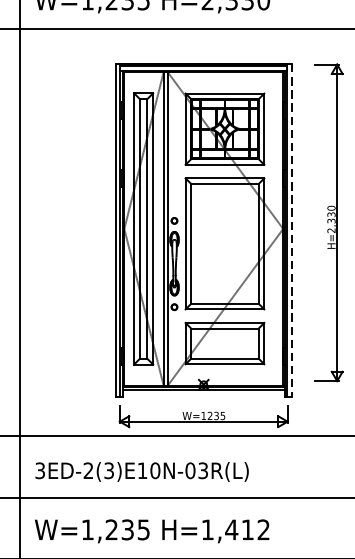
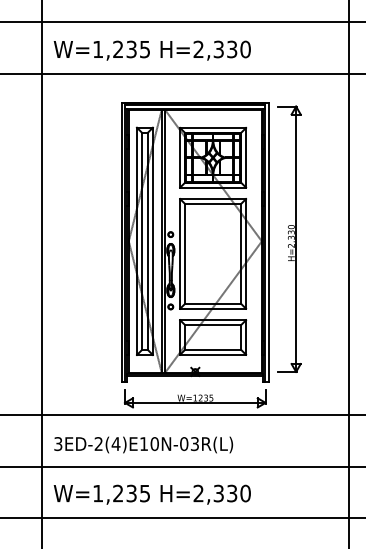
part: (329, 221) -> (289, 238), moved
line: (292, 231) -> (269, 243), dashed -> solid
text: (108, 471) -> (115, 444), 3ED-2(3)E10N-03R(L) -> 3ED-2(4)E10N-03R(L)
text: (234, 529) -> (221, 493), H=1,412 -> H=2,330

